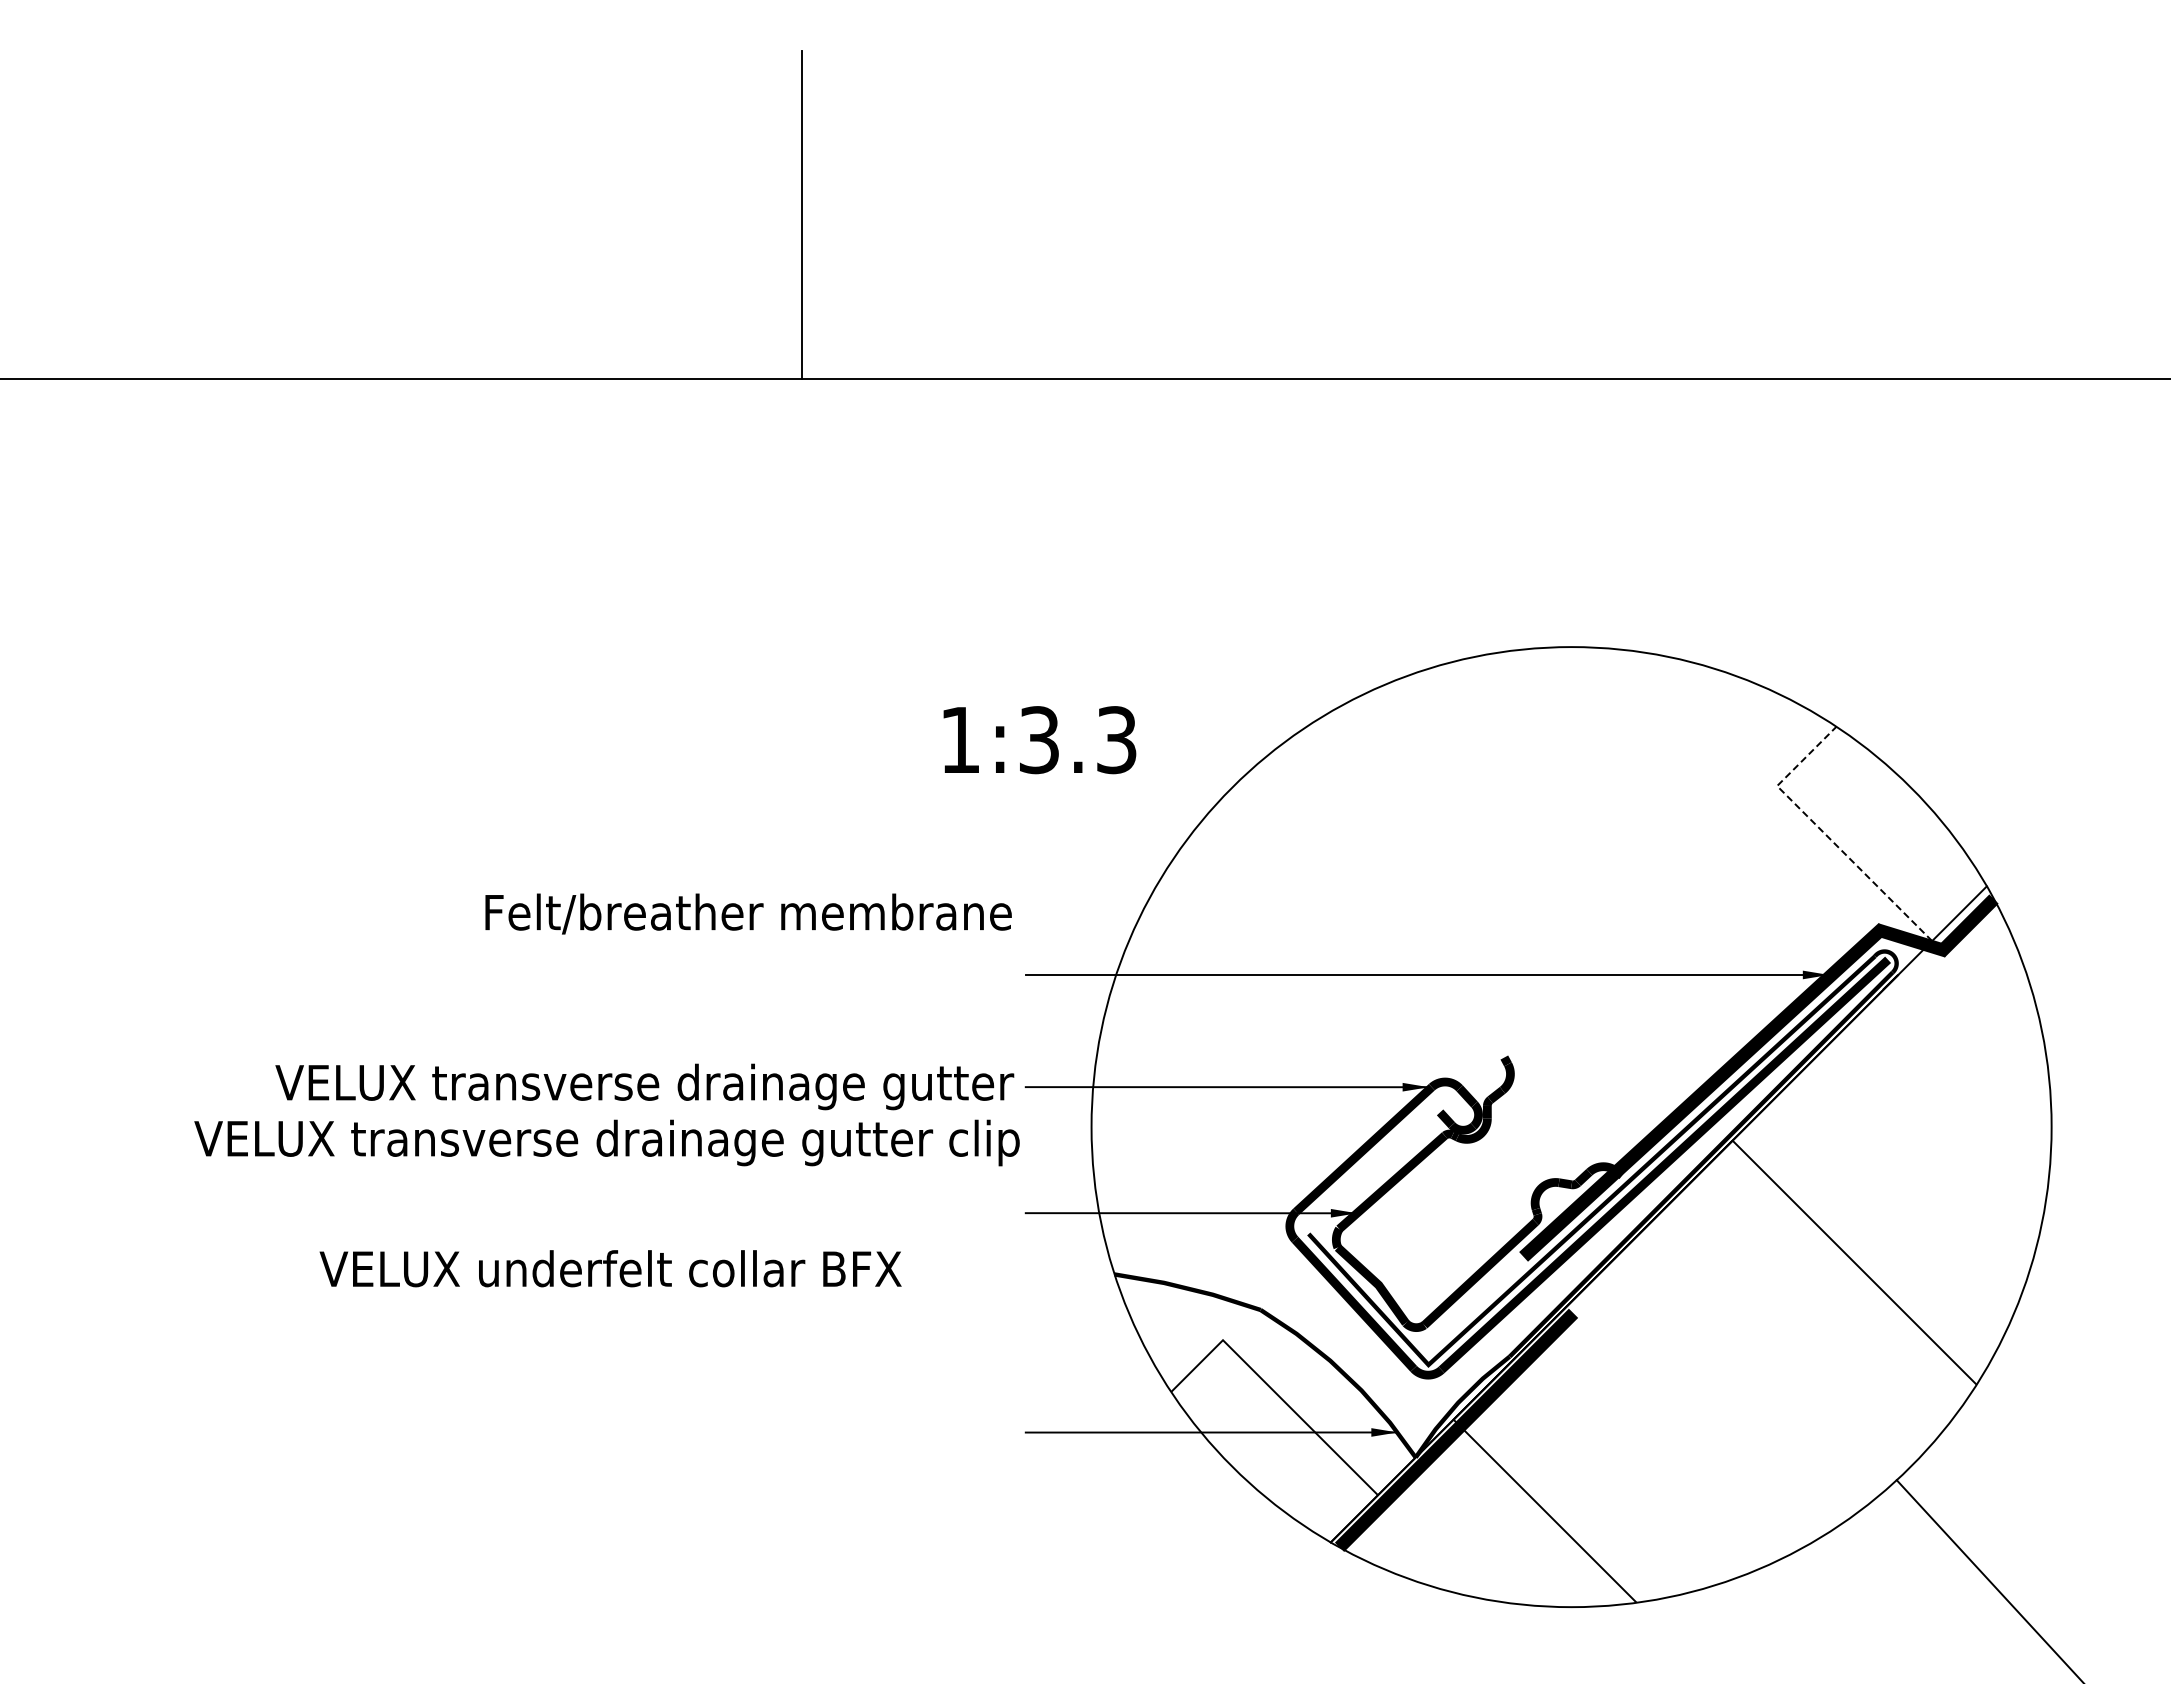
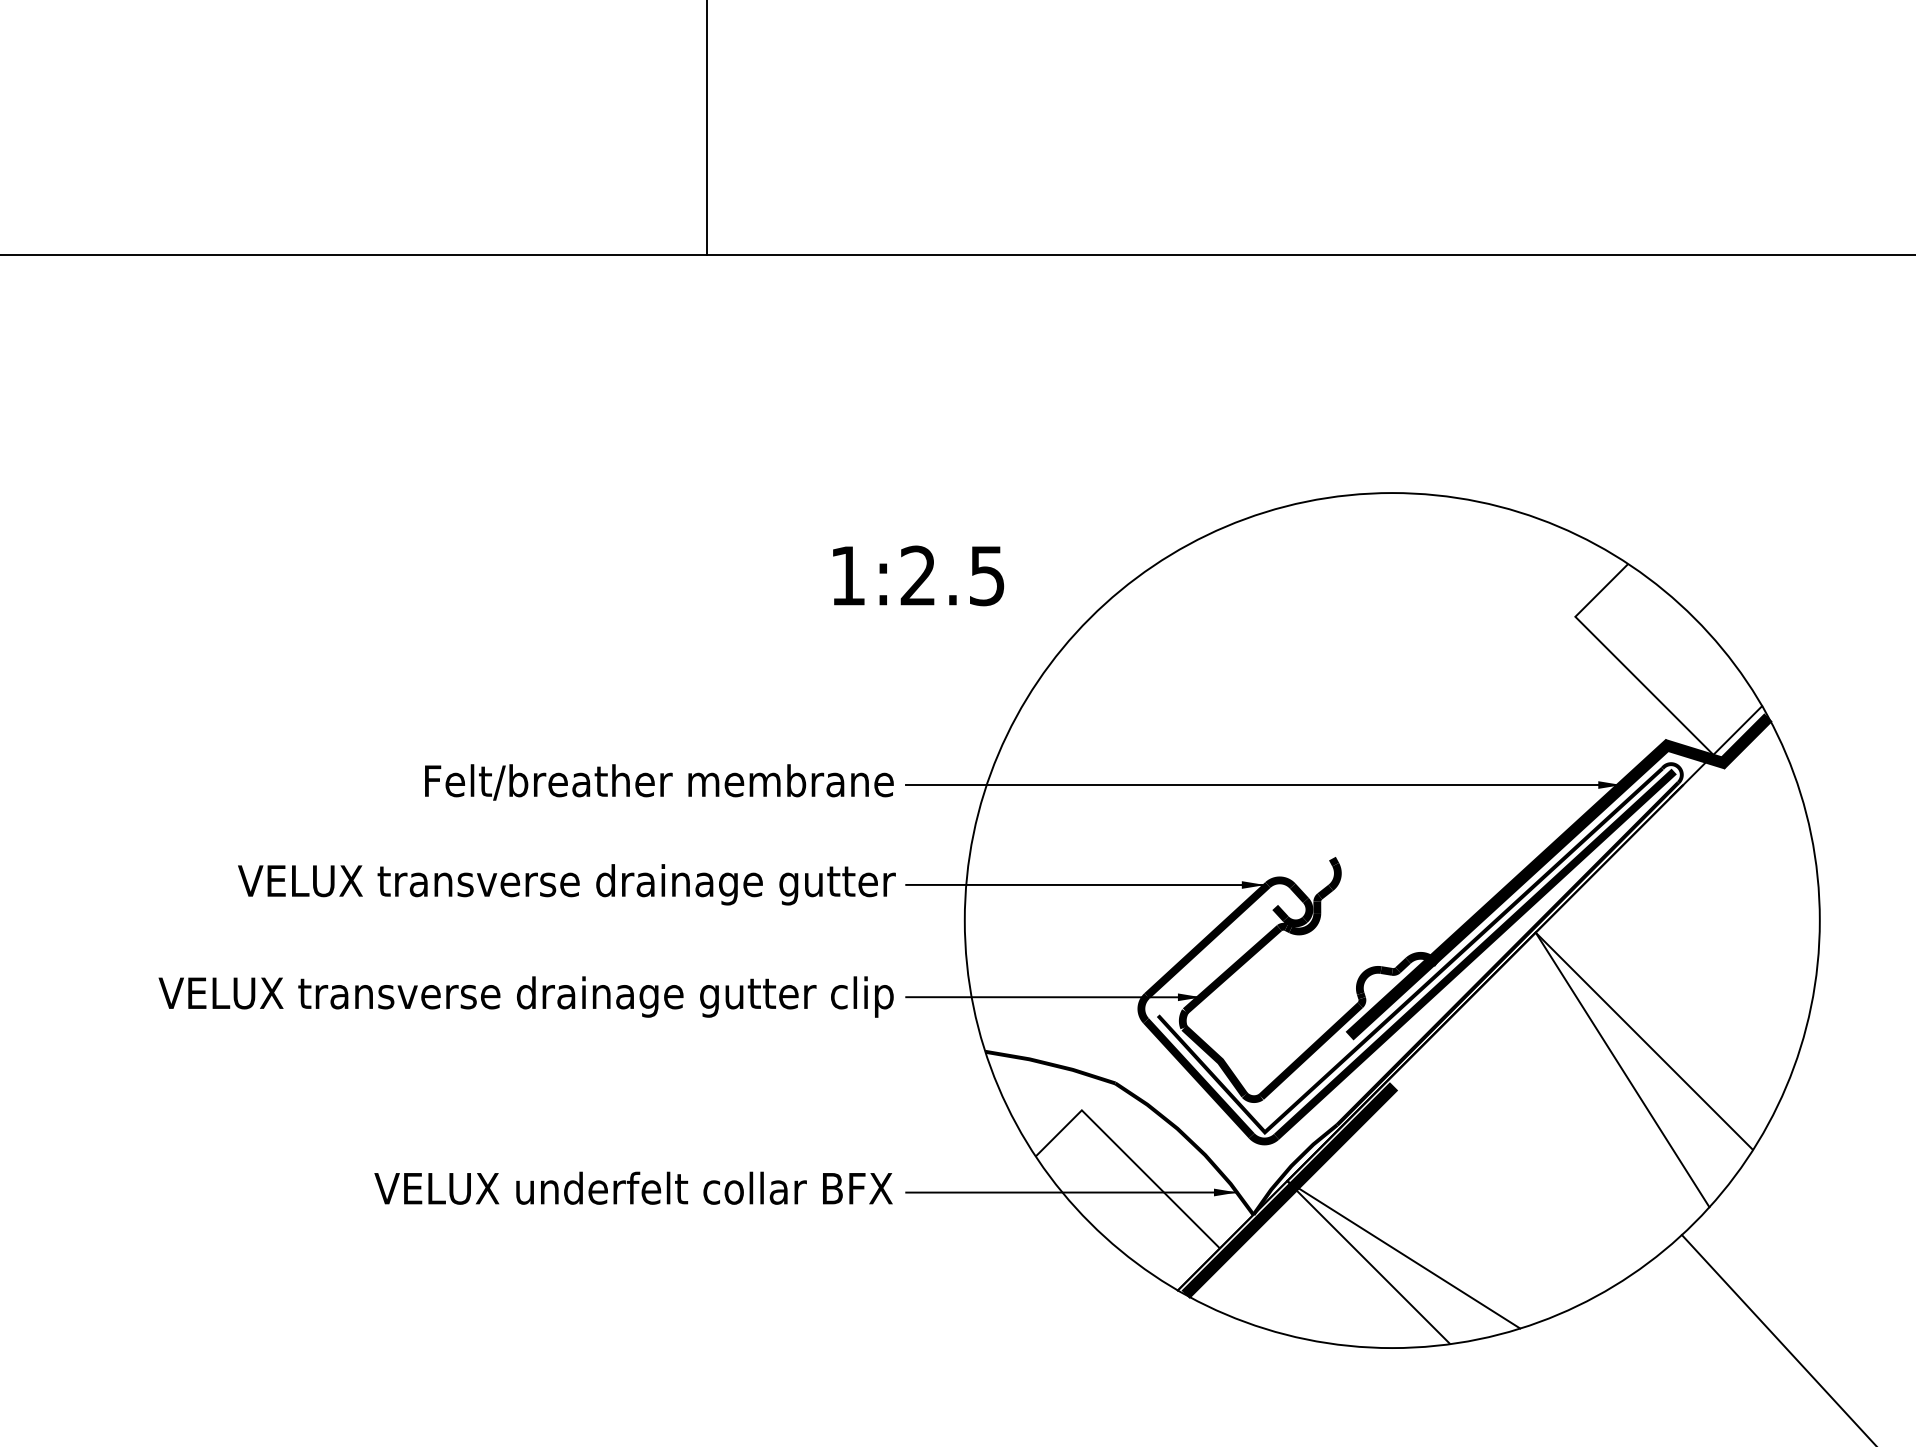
text: (1077, 740) -> (952, 576), 1:3.3 -> 1:2.5
line: (1824, 833) -> (1617, 659), dashed -> solid
text: (748, 913) -> (659, 781), moved
text: (606, 1142) -> (525, 996), moved
text: (610, 1268) -> (633, 1188), moved
line: (1829, 1294) -> (1622, 1069), added
line: (1584, 1502) -> (1403, 1254), added

